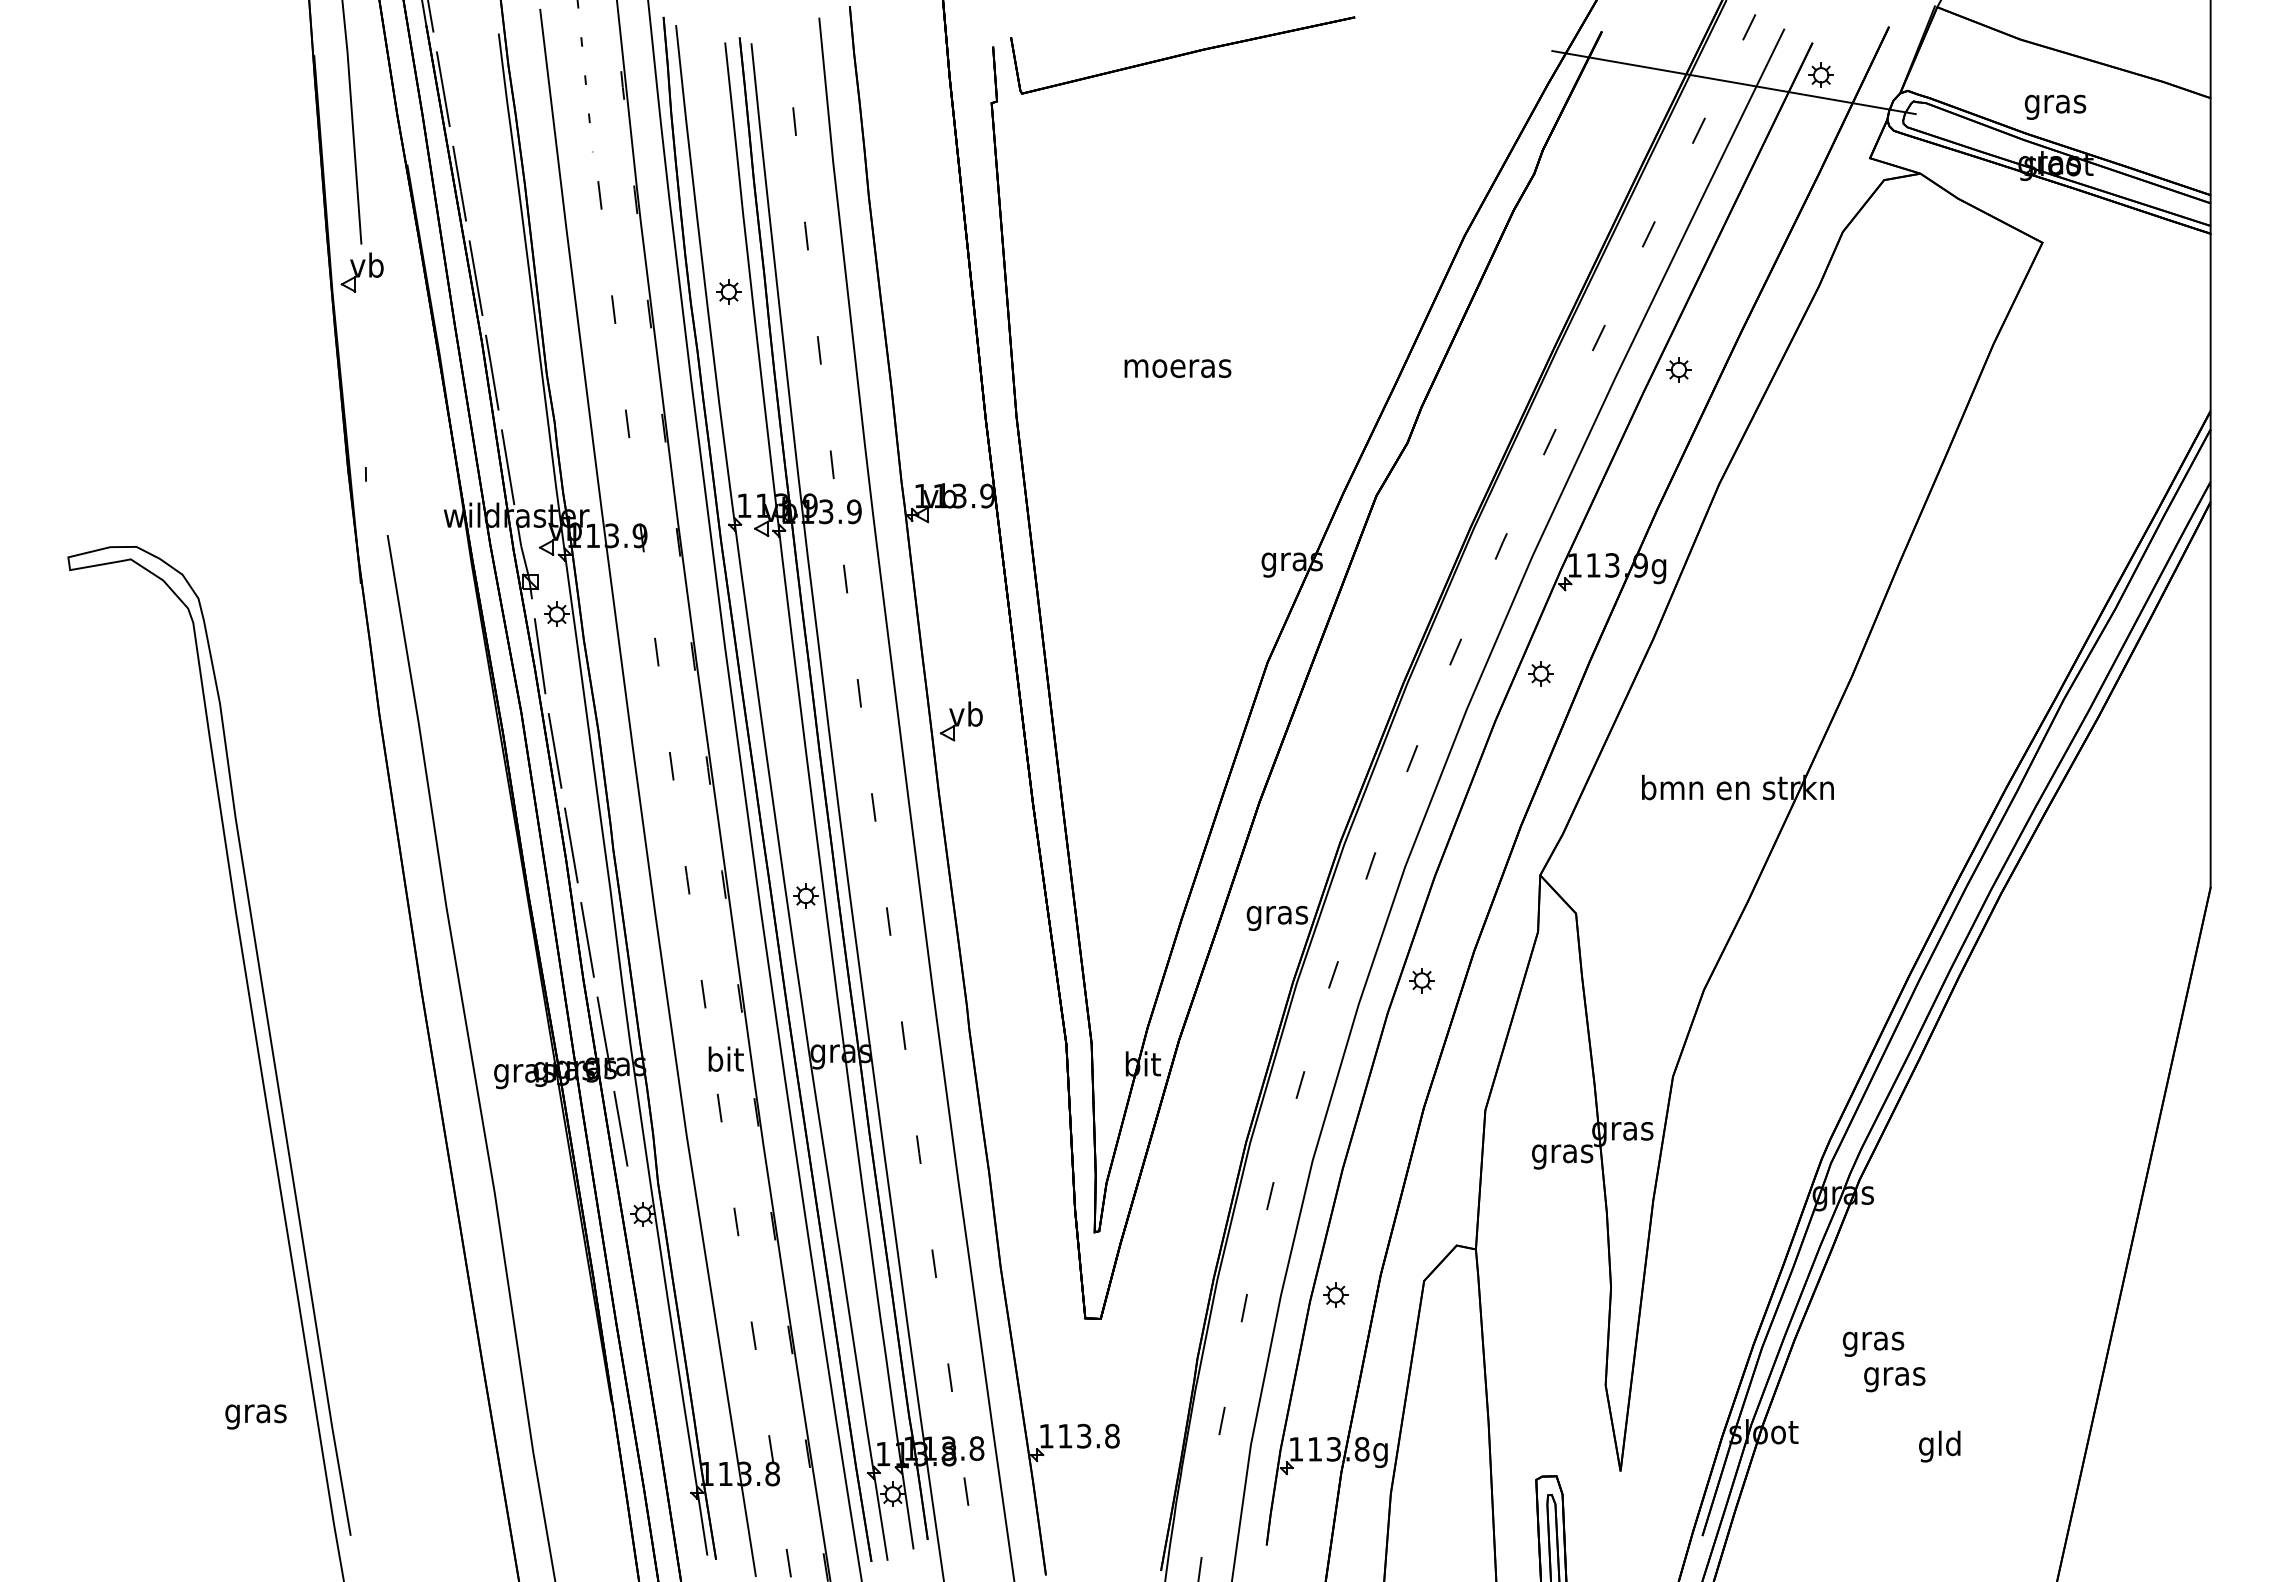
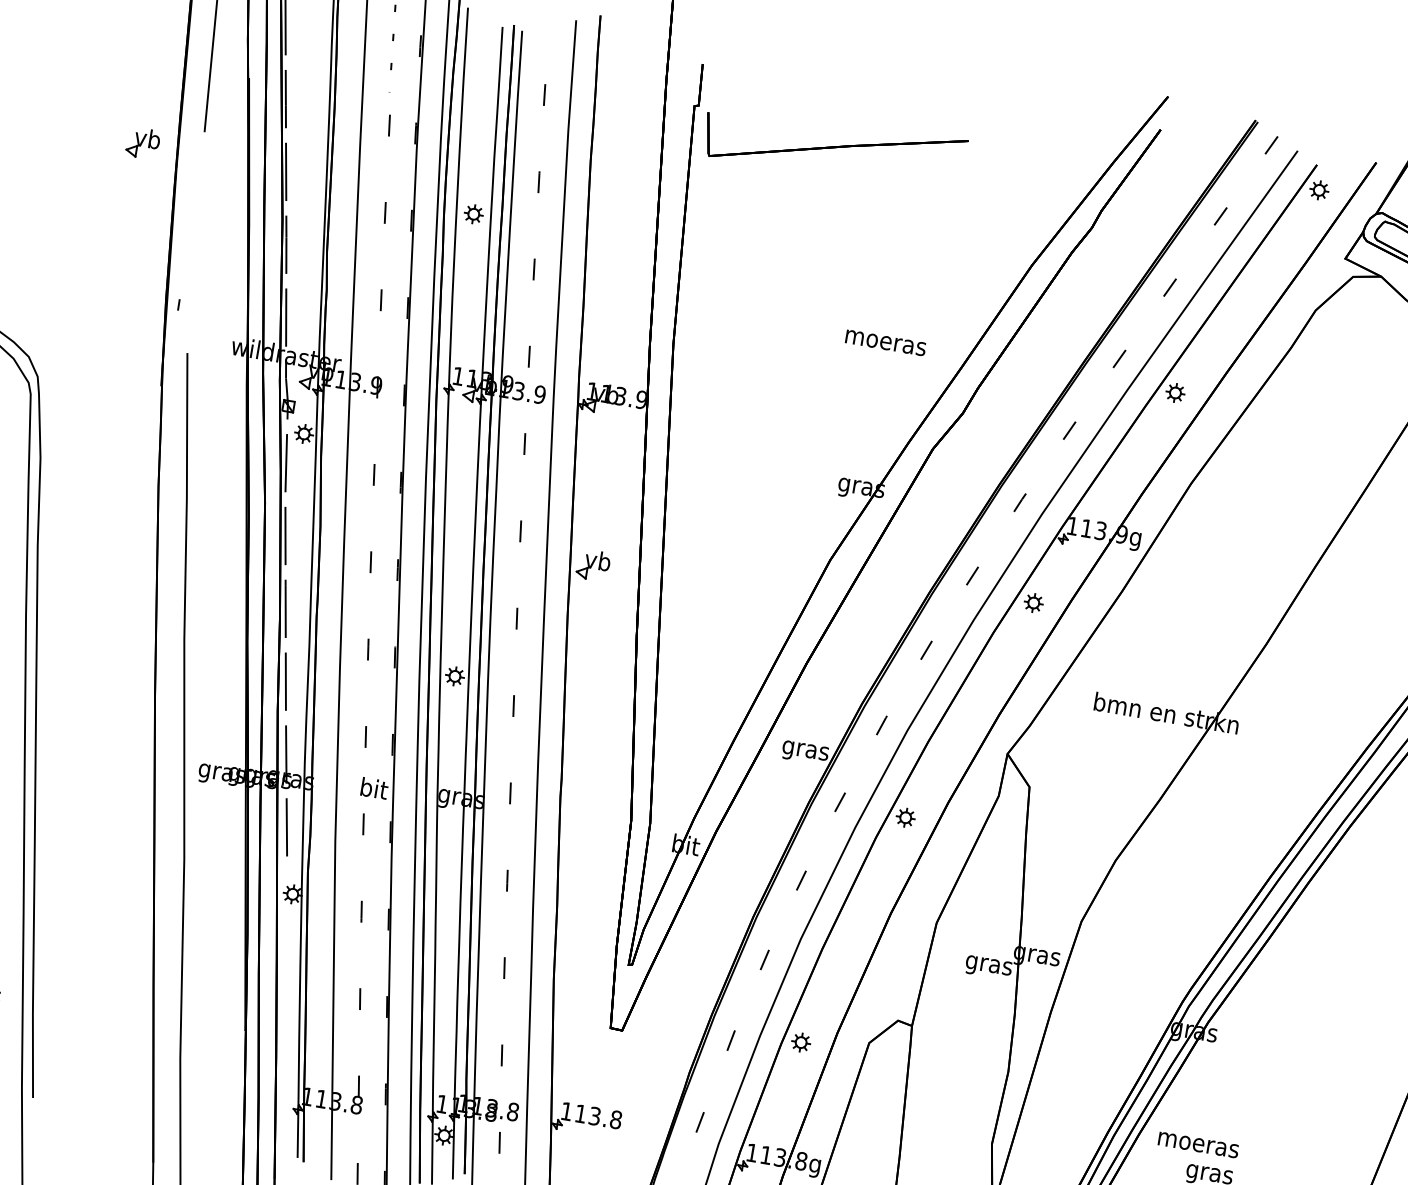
part: (1182, 55) -> (834, 147), moved
line: (1733, 82) -> (1252, 184), removed
part: (361, 272) -> (142, 143), moved
text: (1177, 368) -> (885, 342), moved
text: (1873, 1343) -> (1197, 1146), gras -> moeras

